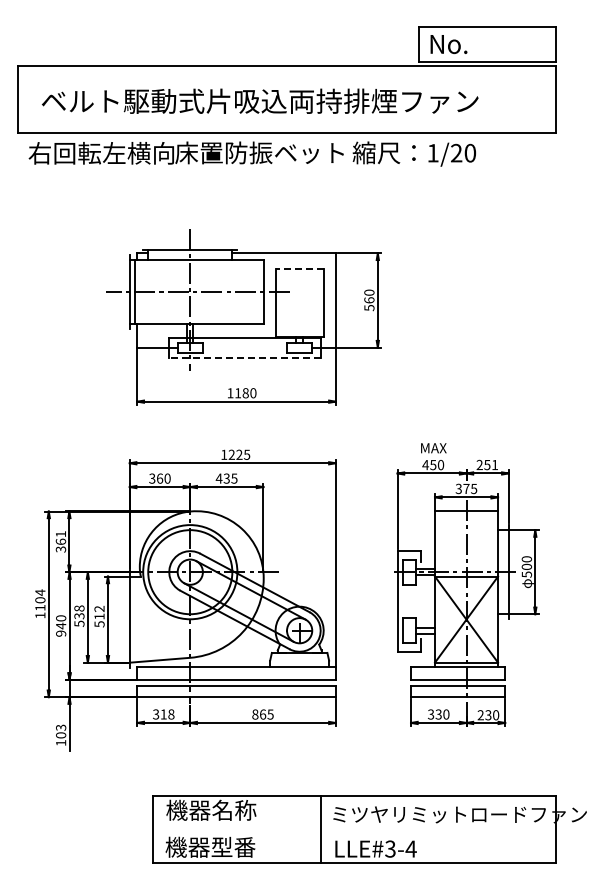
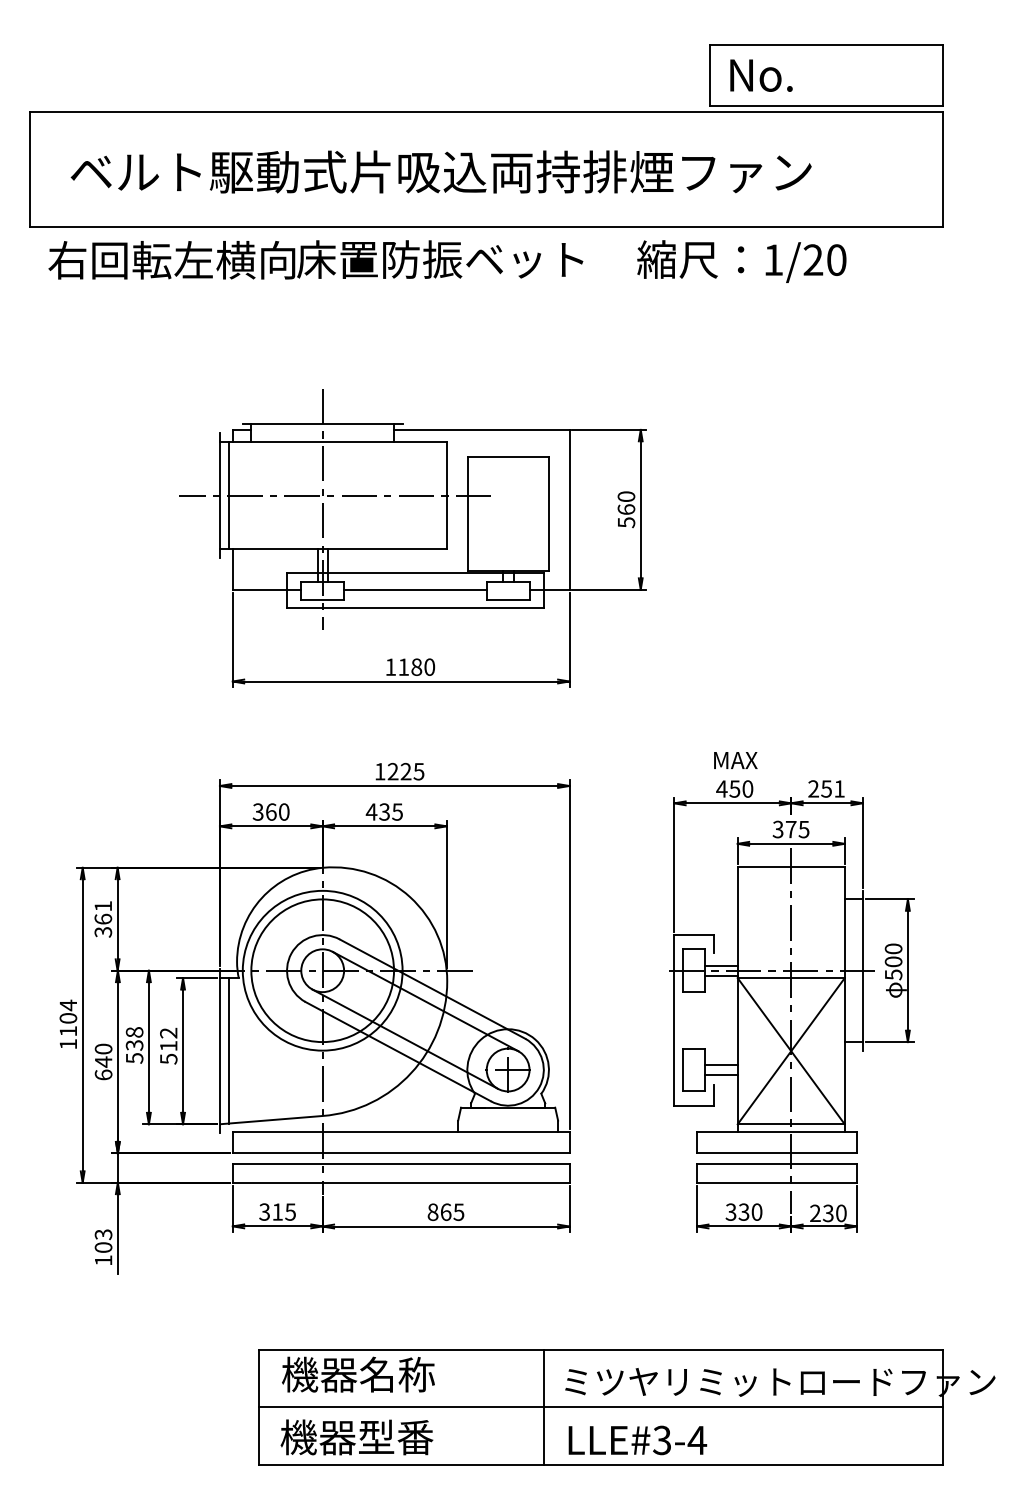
text: (413, 153) -> (740, 260), moved
line: (299, 269) -> (507, 457), dashed -> solid
line: (244, 347) -> (414, 589), added
line: (244, 358) -> (414, 608), dashed -> solid
line: (134, 619) -> (228, 1050), added
text: (61, 633) -> (104, 1074), 940 -> 640
text: (171, 714) -> (290, 1212), 318 -> 315
line: (354, 829) -> (601, 1407), added

